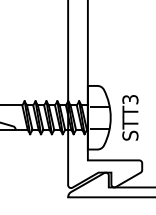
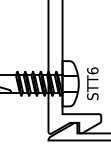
text: (129, 99) -> (92, 70), STT3 -> STT6

